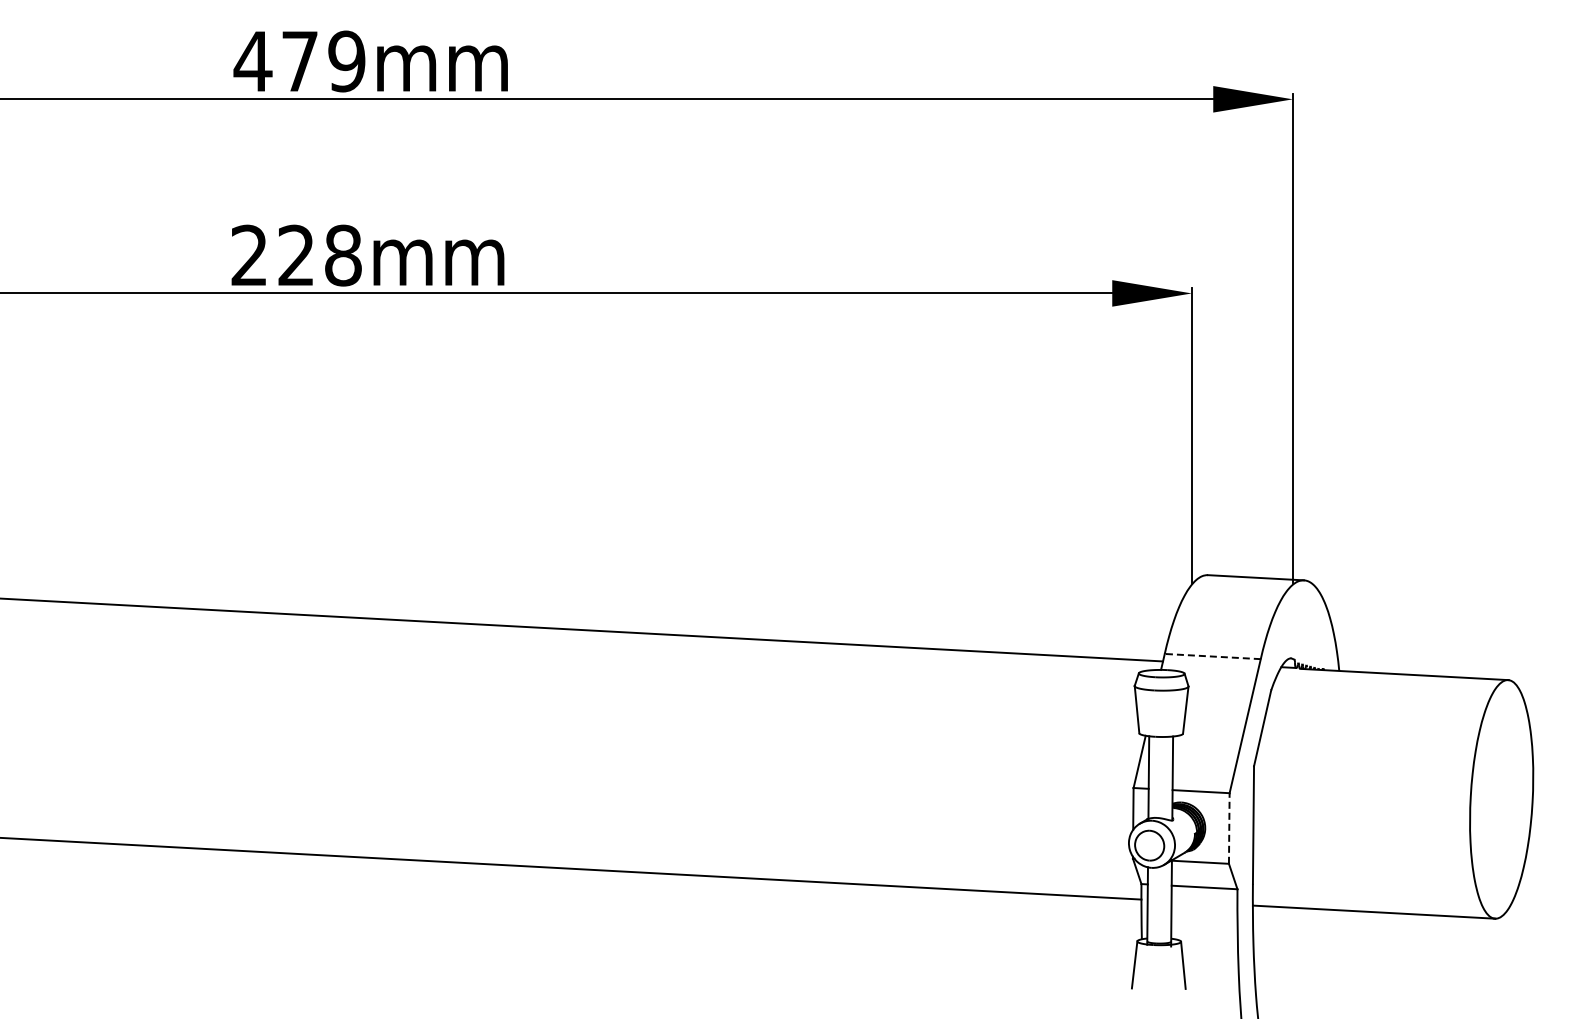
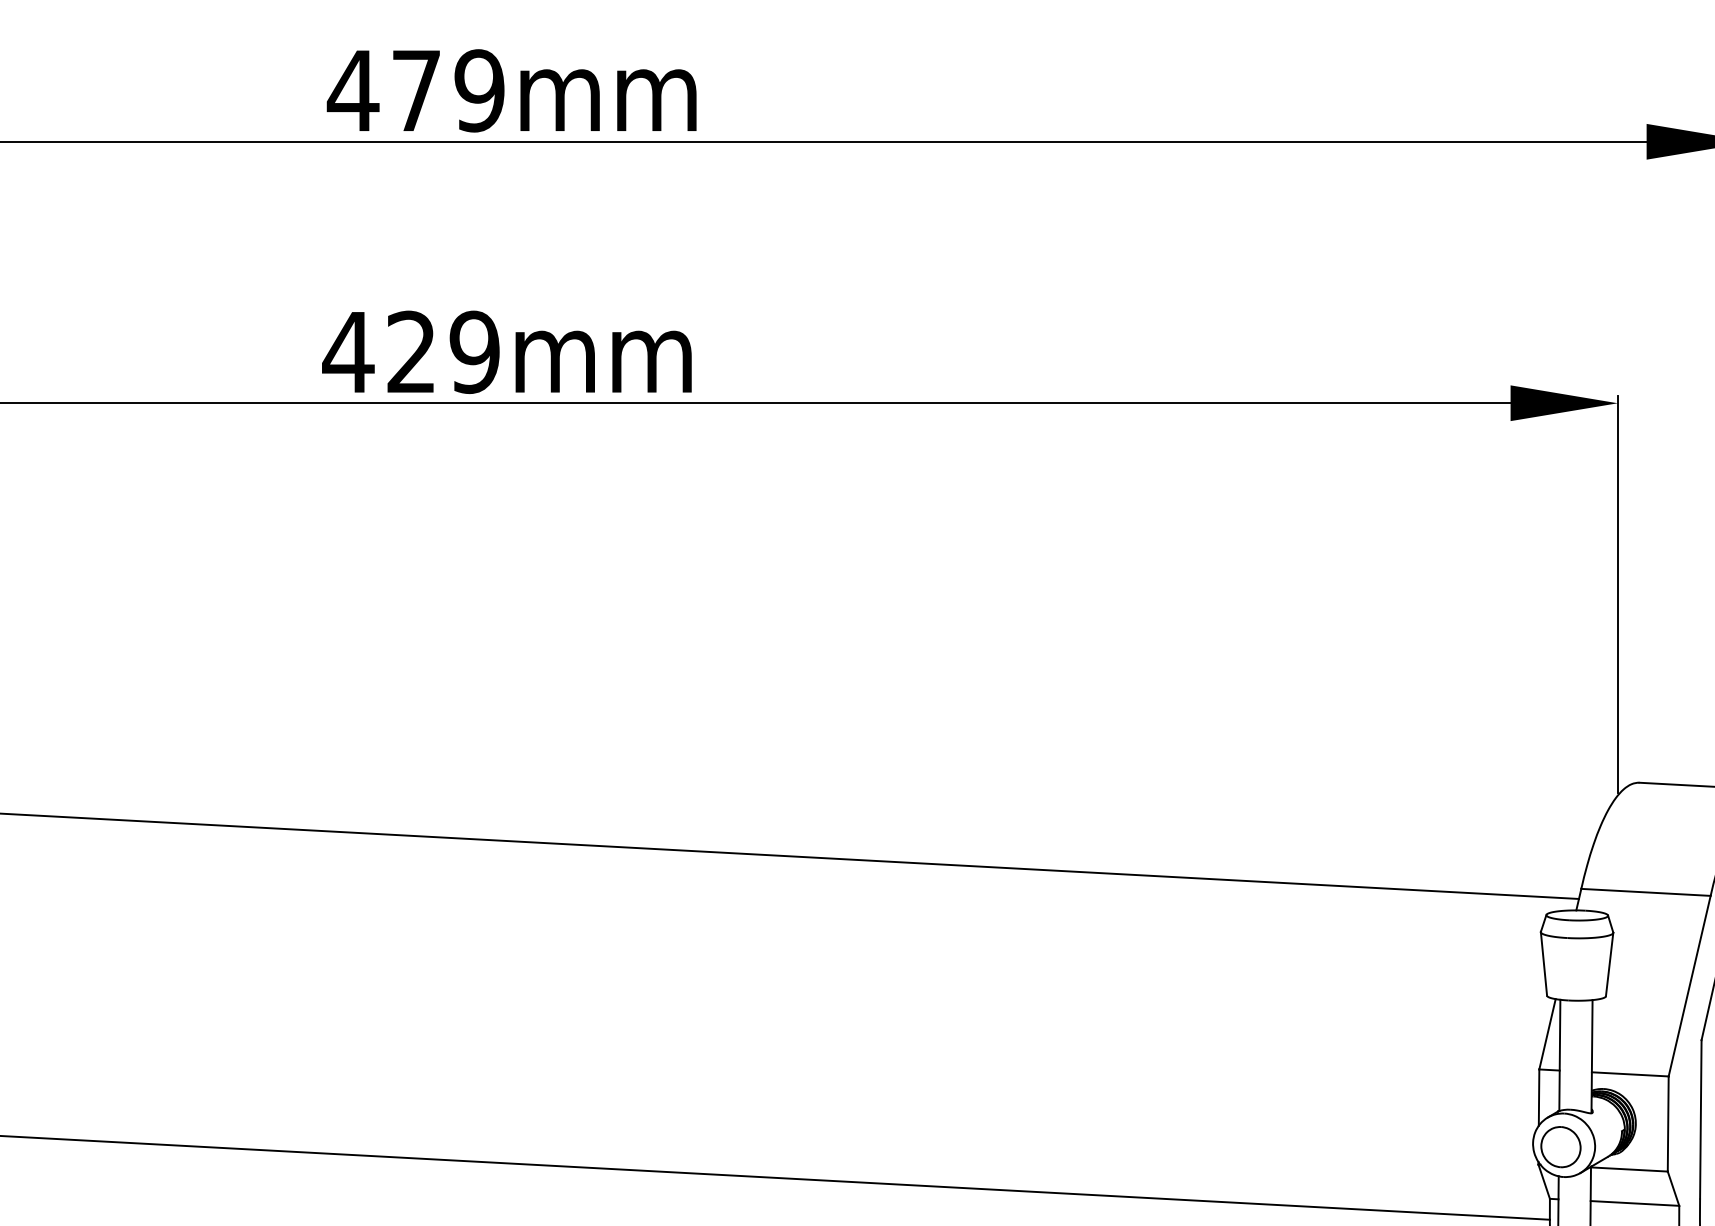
text: (295, 255) -> (410, 352), 228mm -> 429mm
line: (1212, 656) -> (1645, 892), dashed -> solid
line: (1229, 828) -> (1668, 1123), dashed -> solid

